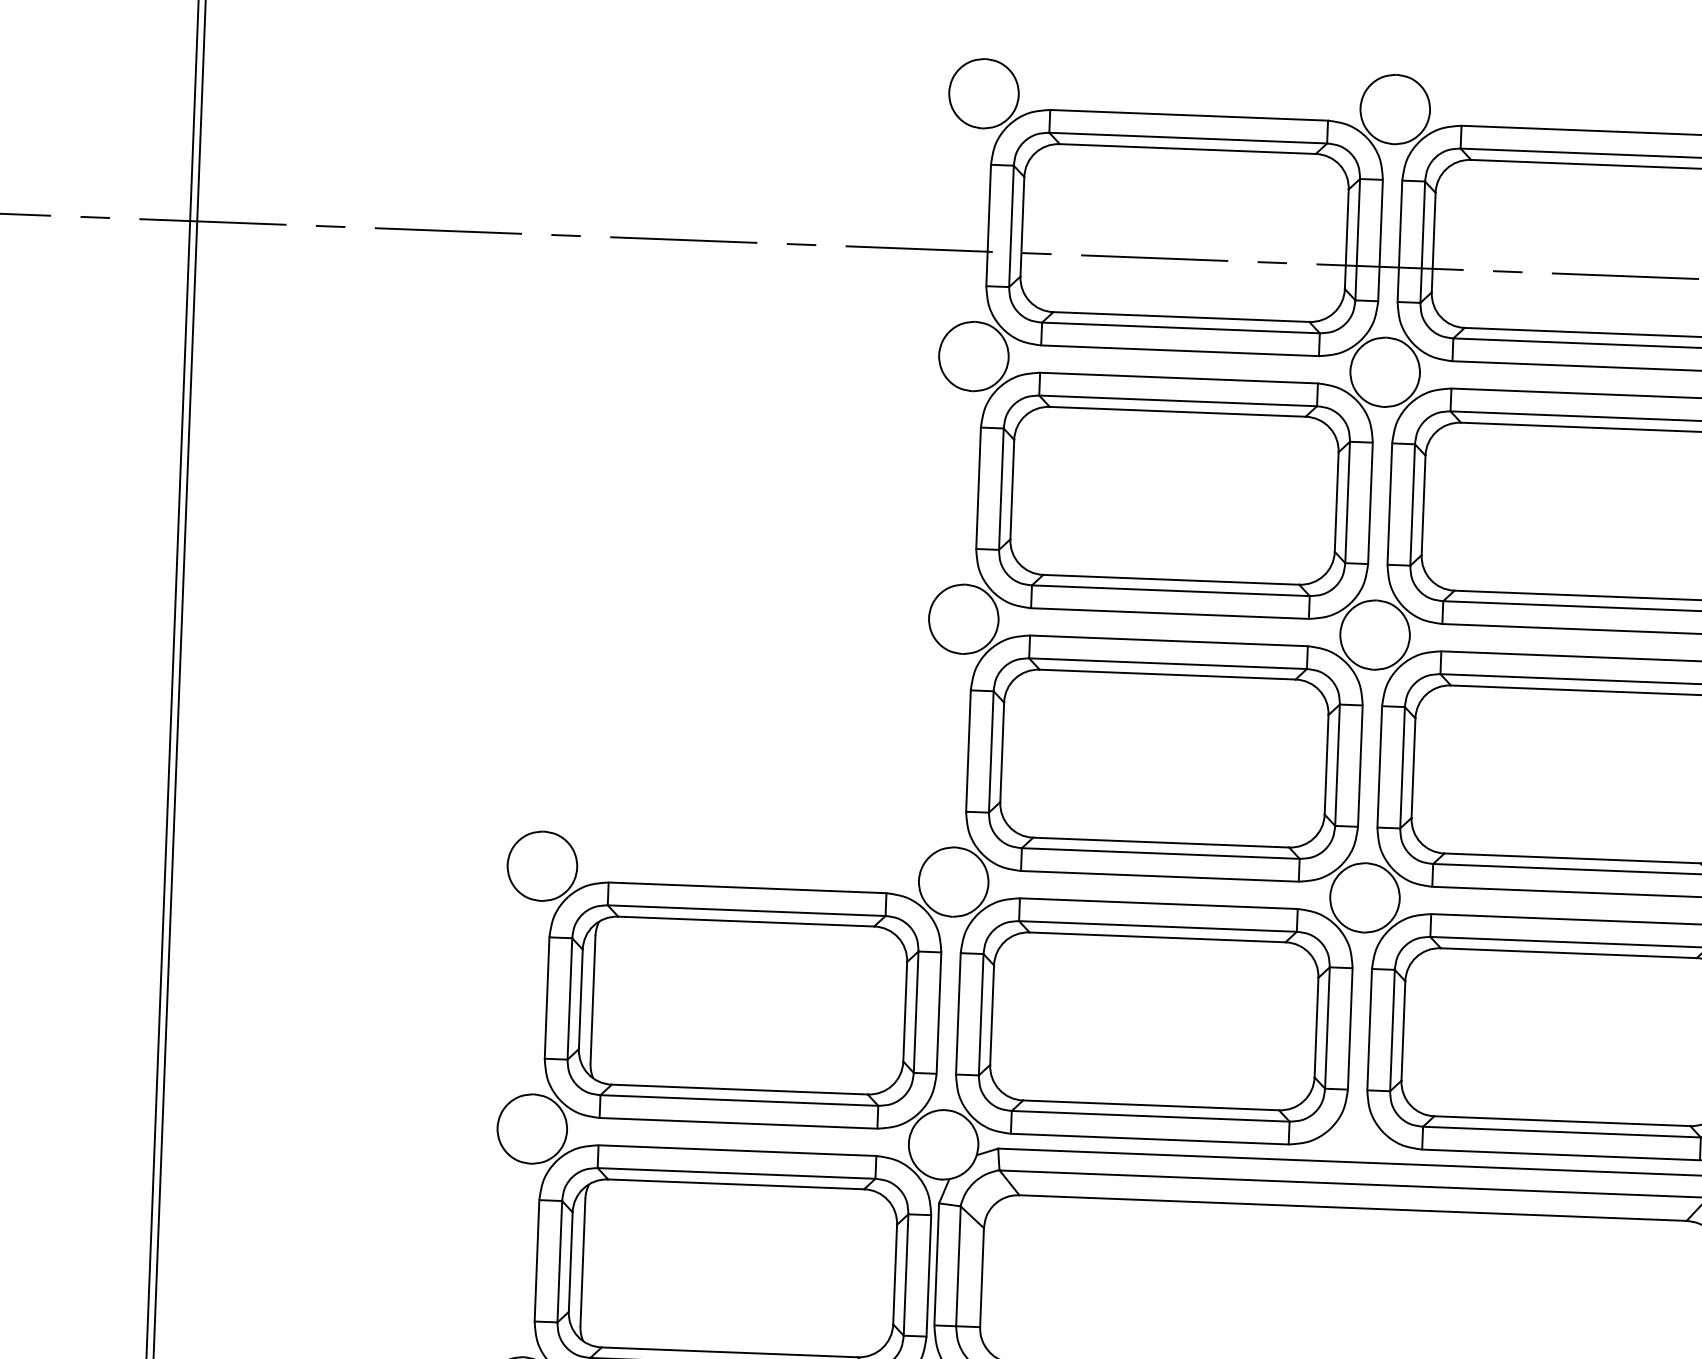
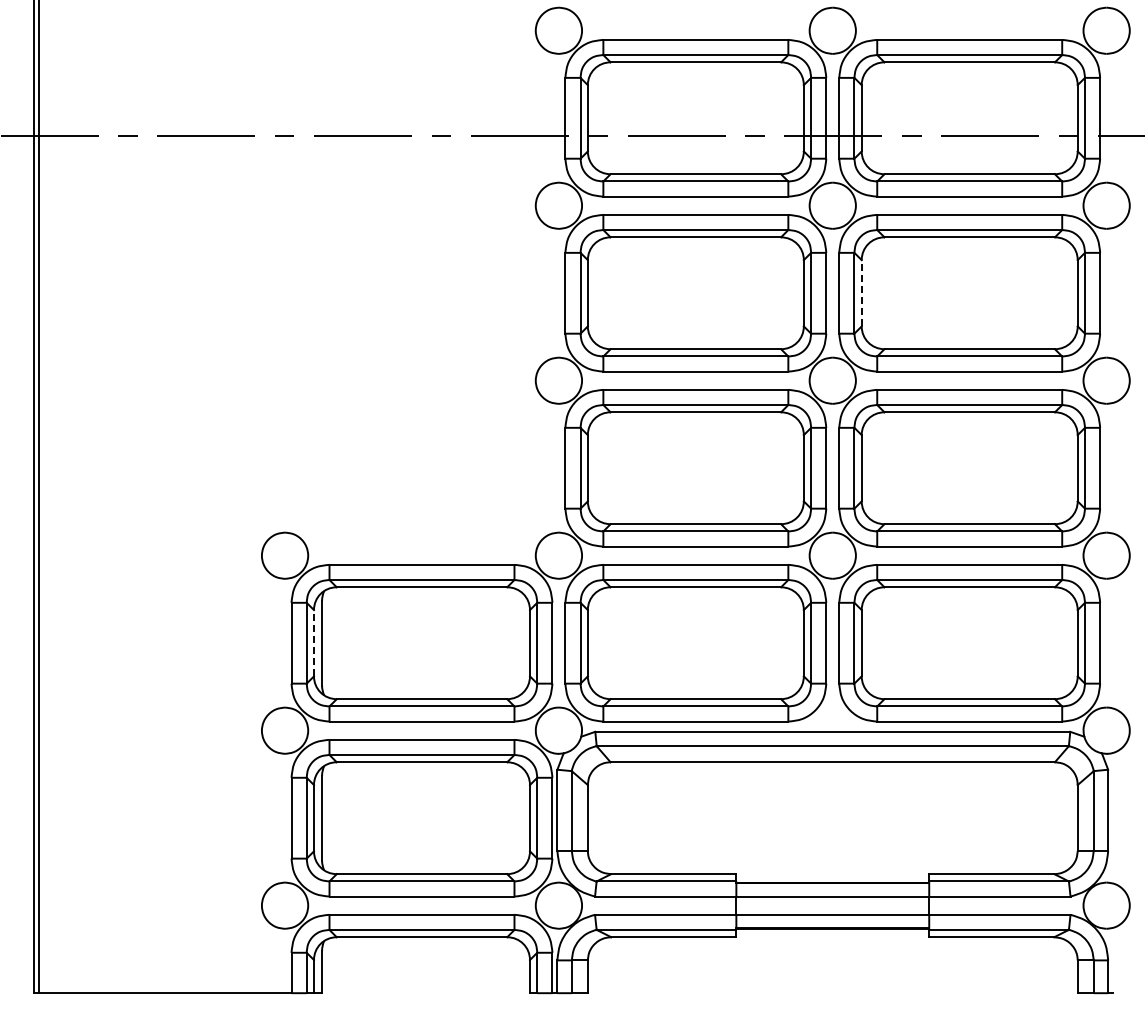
line: (1423, 504) -> (861, 292), solid -> dashed
line: (580, 998) -> (313, 642), solid -> dashed

